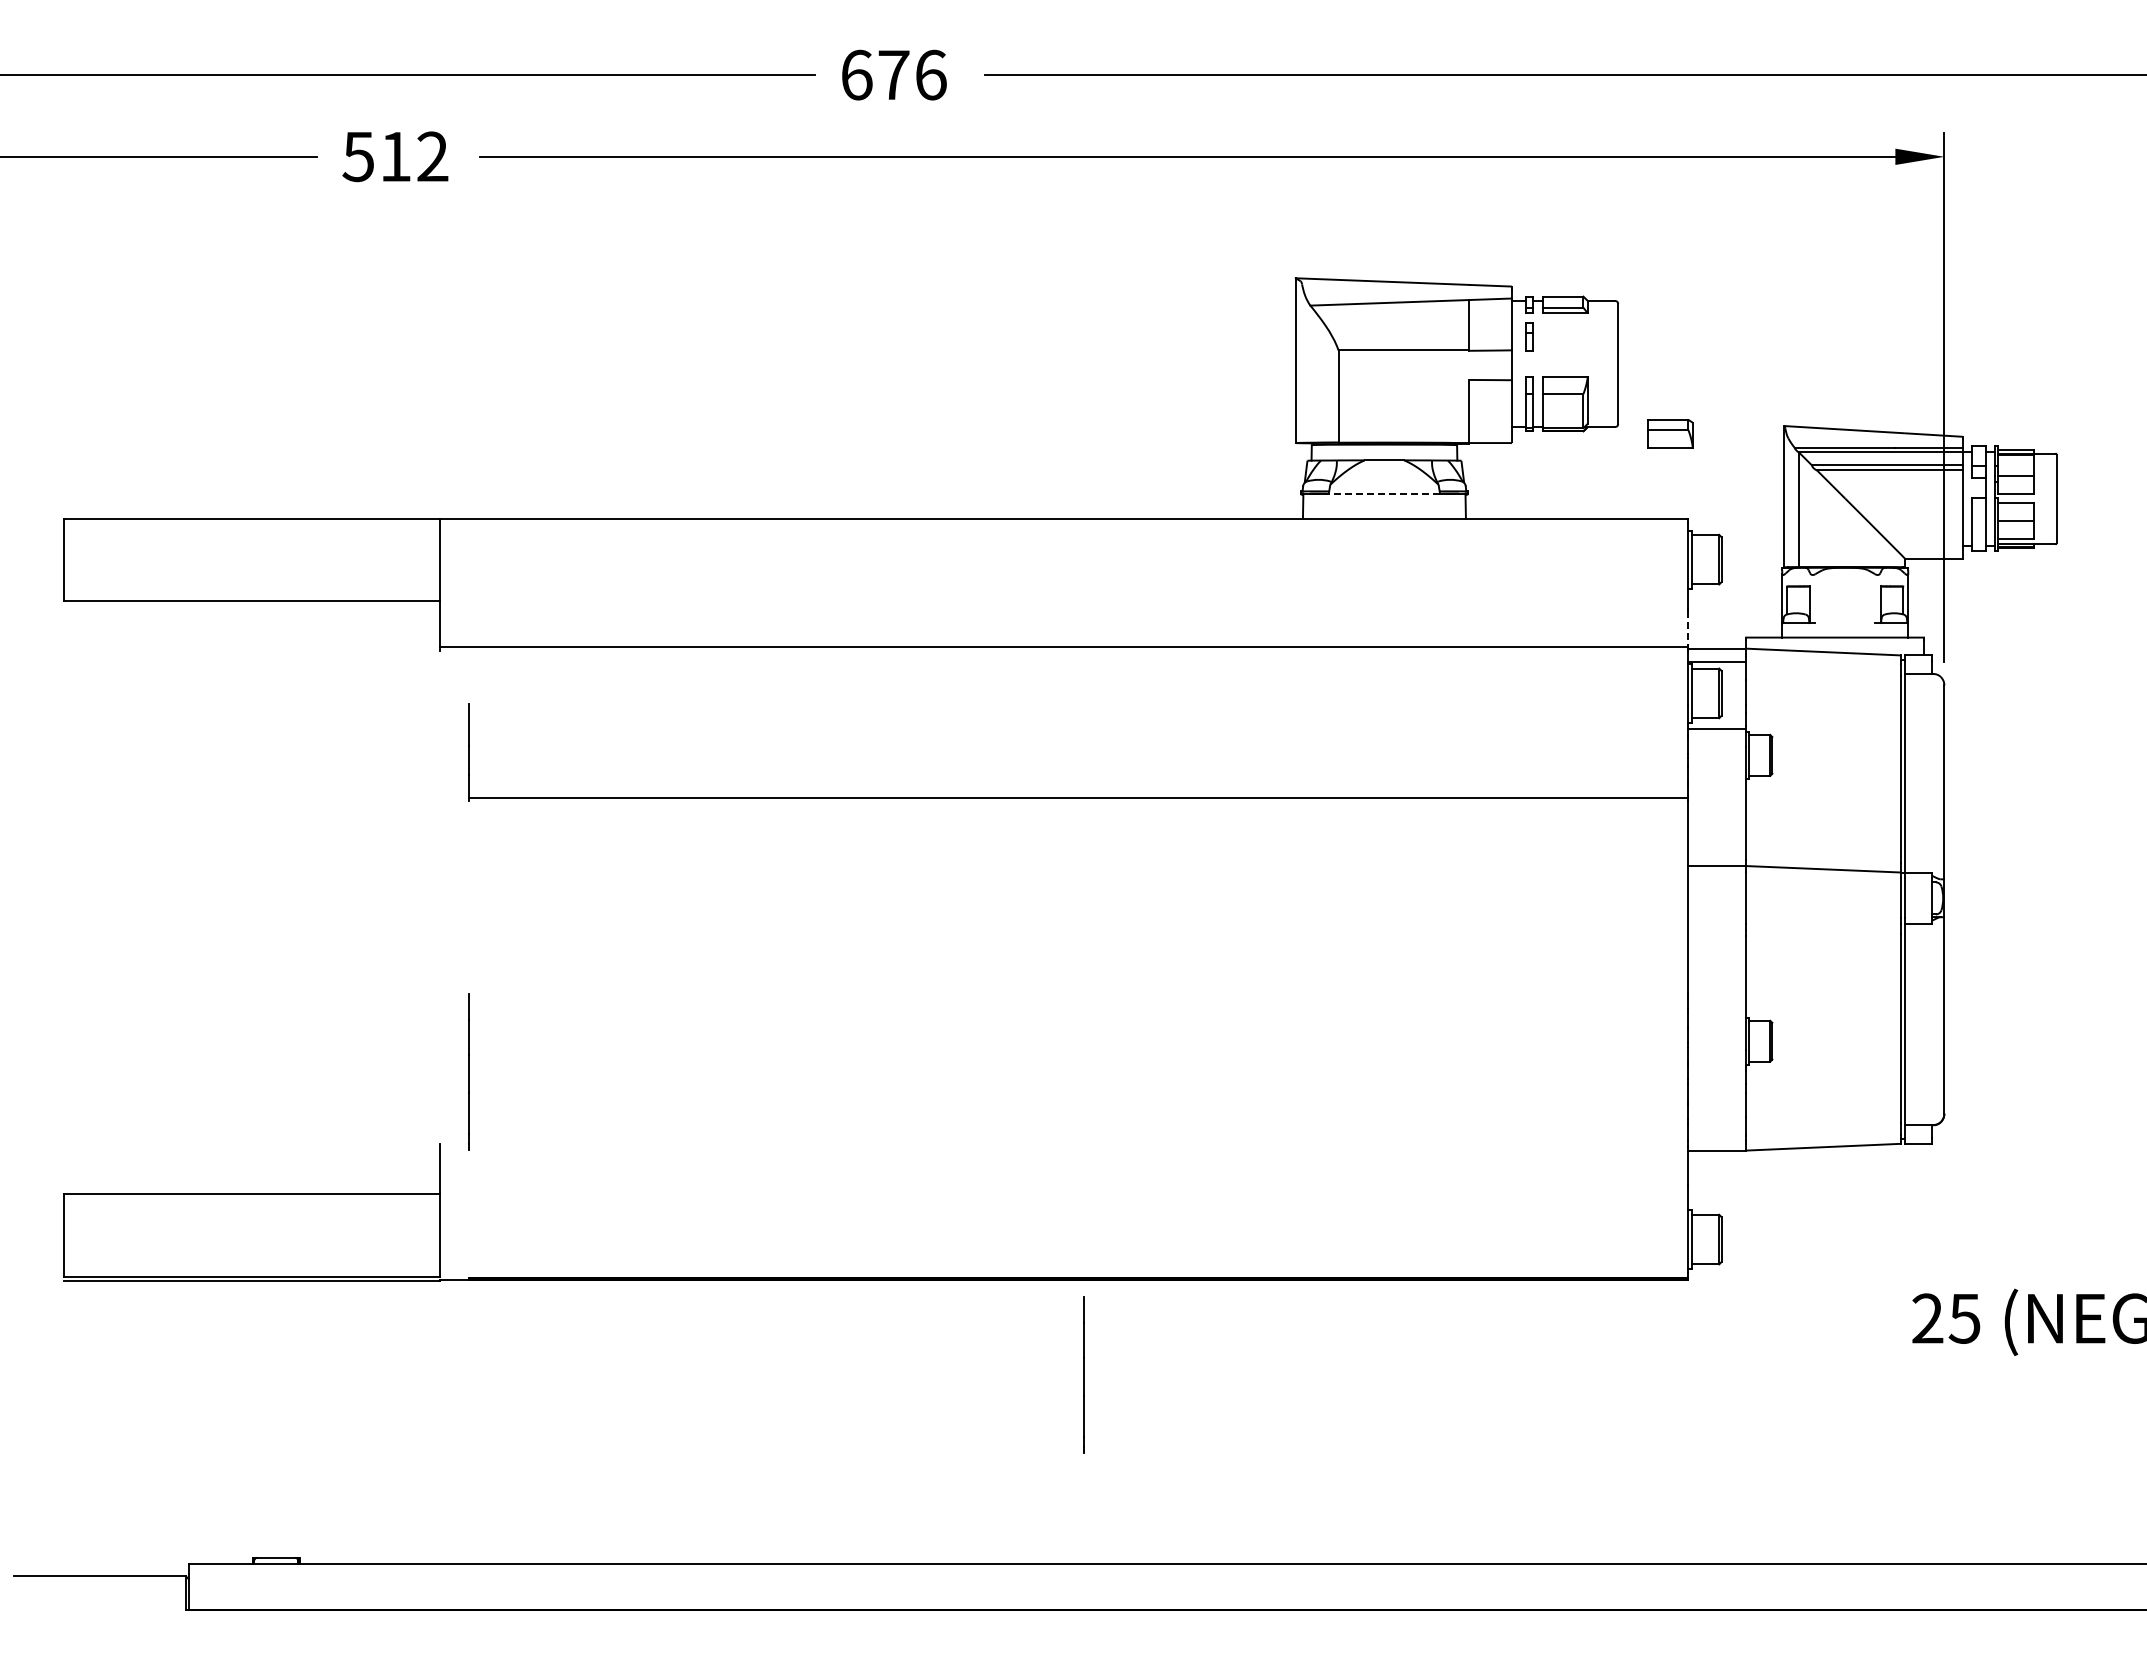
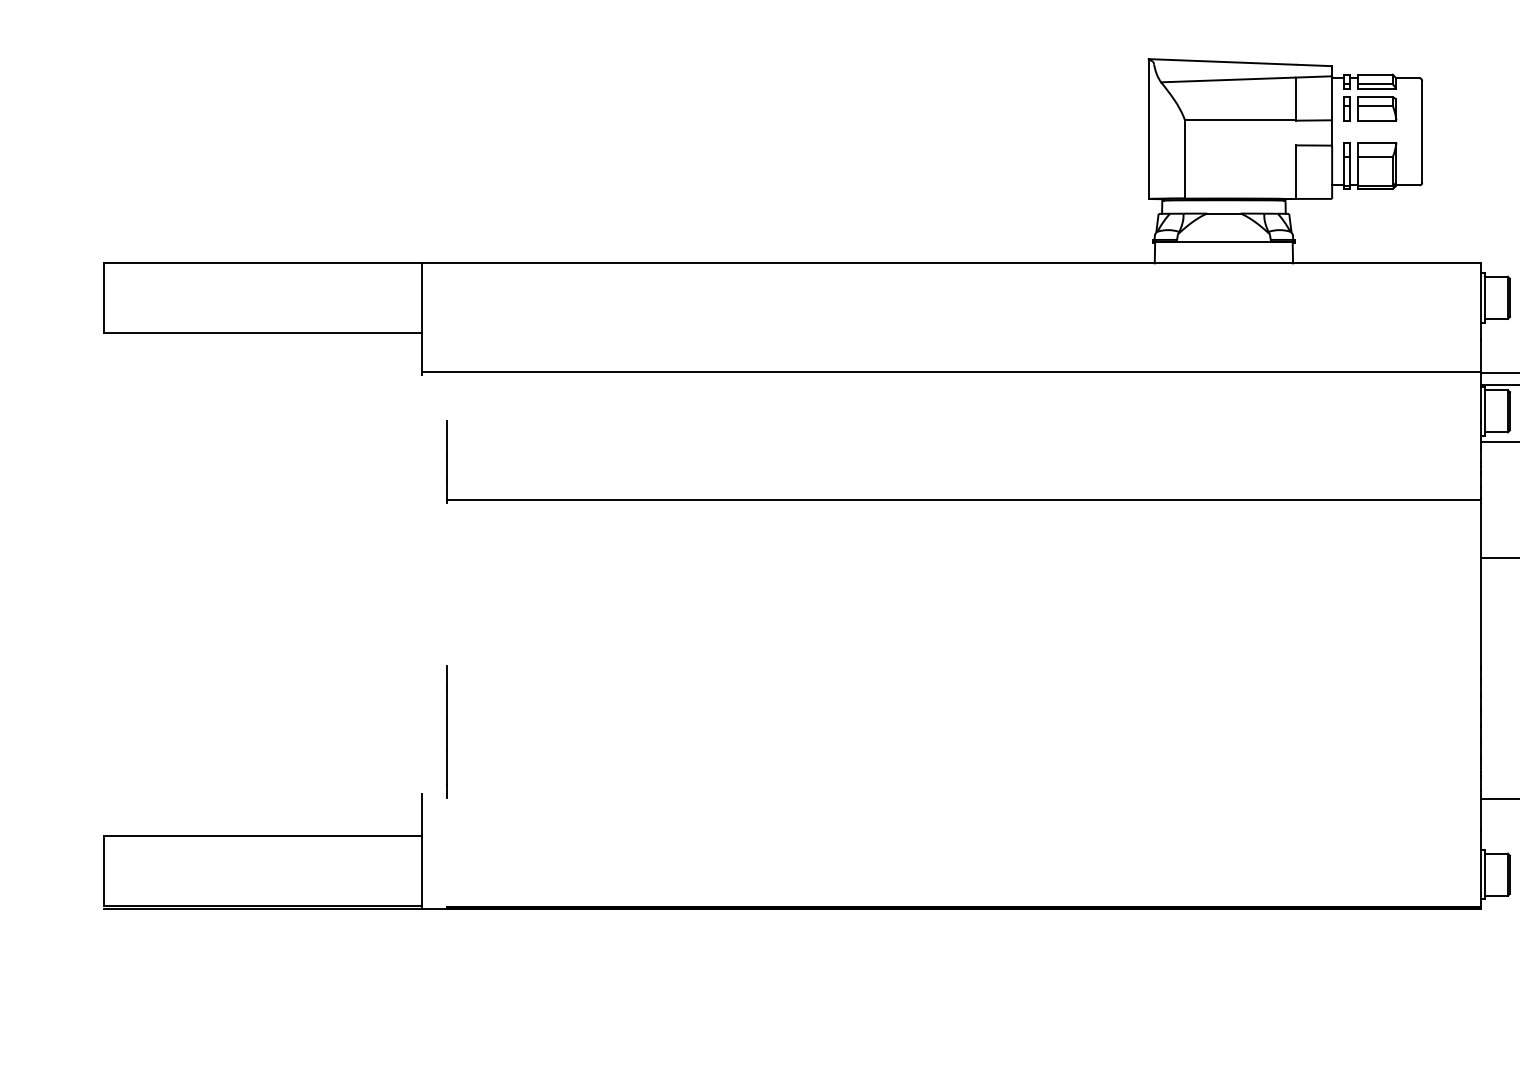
part: (1670, 433) -> (1377, 108), moved
line: (1384, 493) -> (1223, 241), dashed -> solid
line: (1687, 628) -> (1481, 356), dashed -> solid
line: (1083, 1374) -> (968, 989), removed

